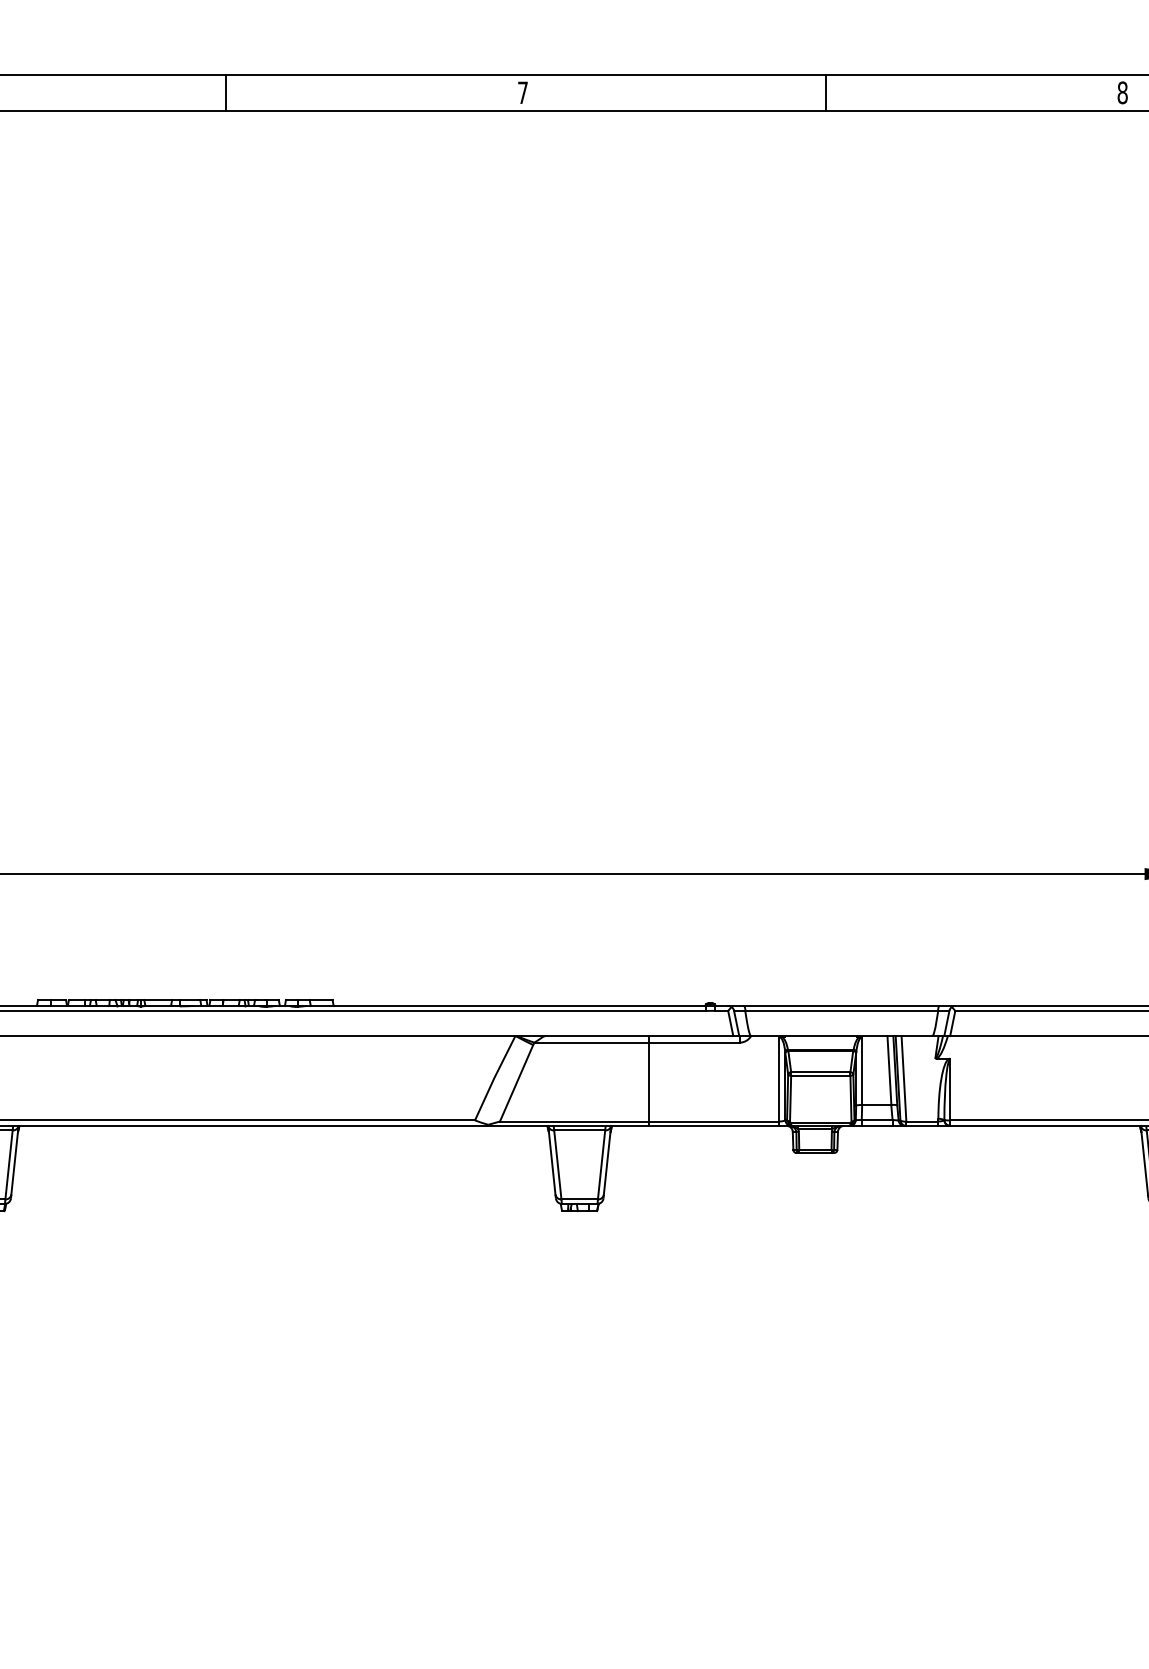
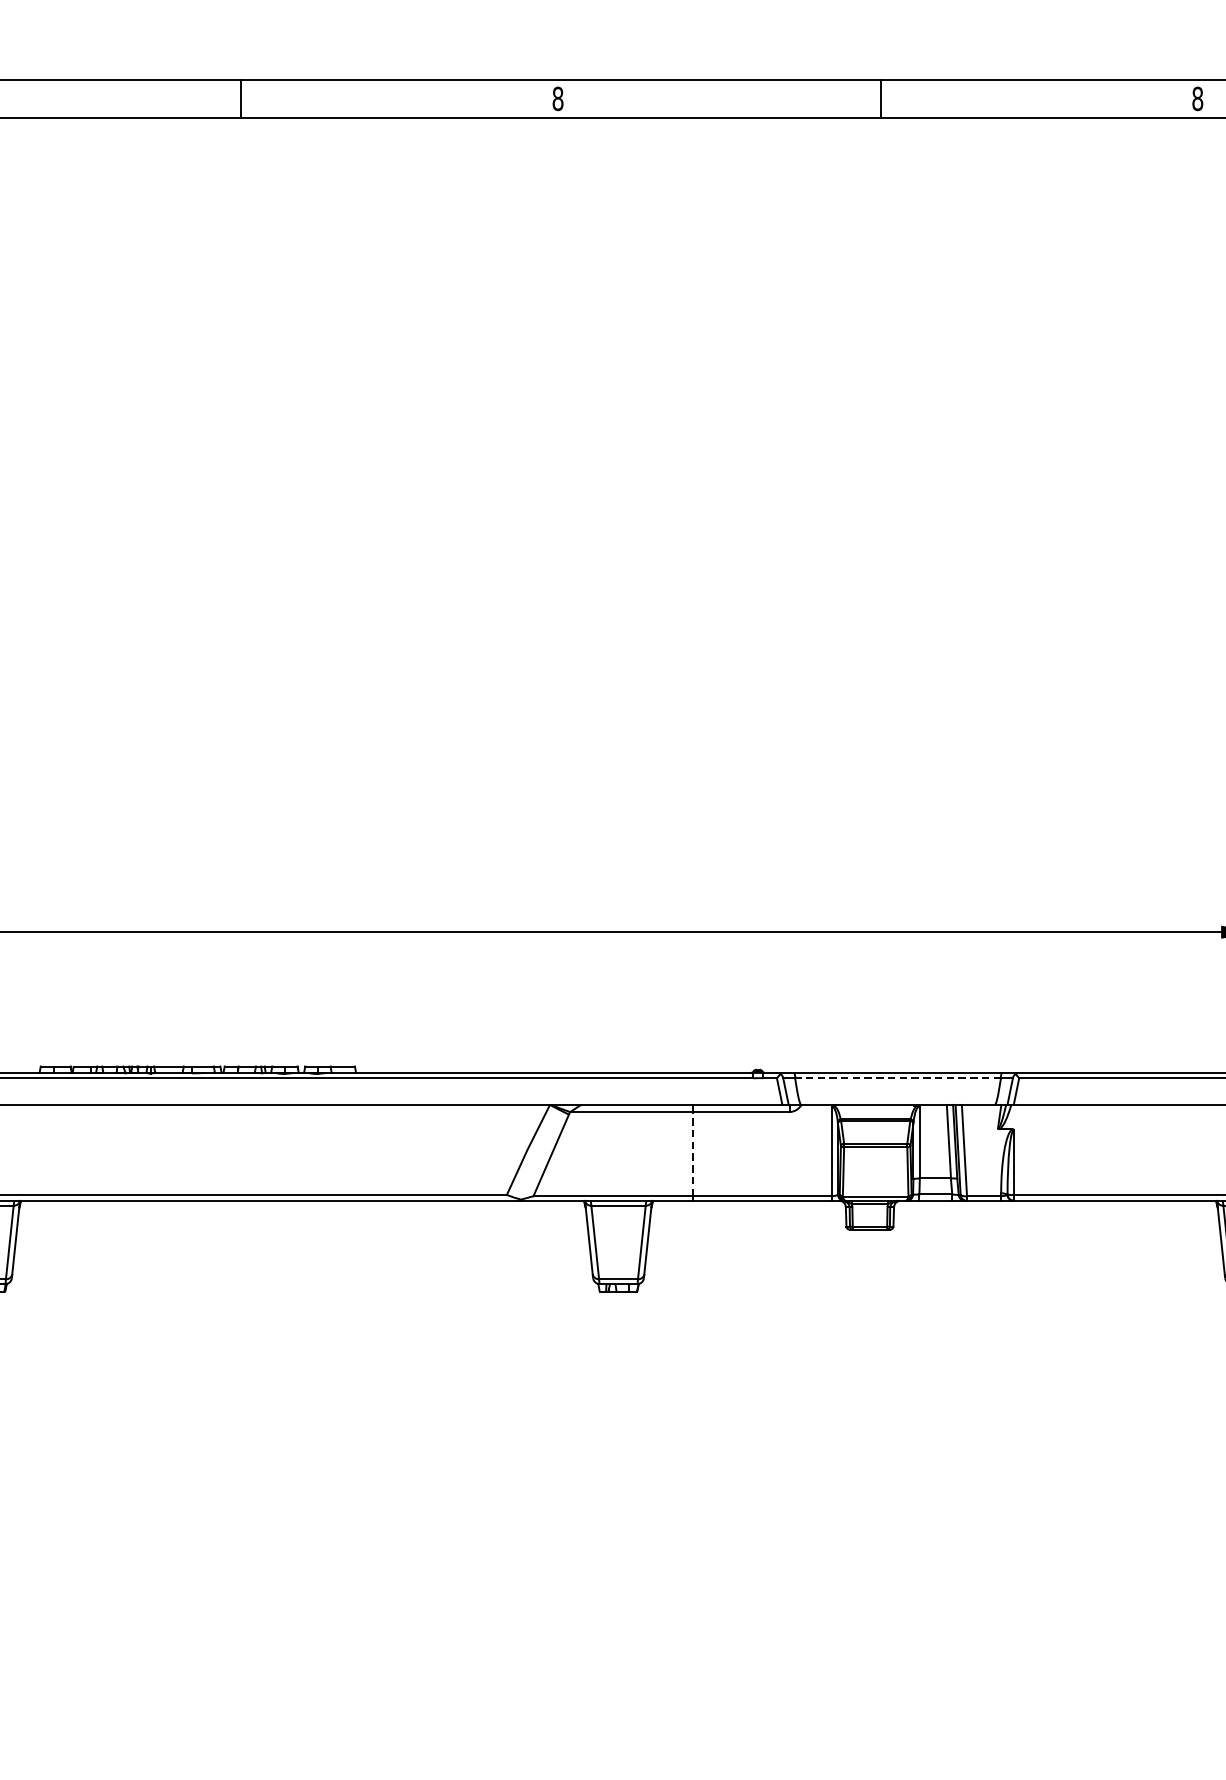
text: (523, 92) -> (558, 98), 7 -> 8
line: (841, 1011) -> (897, 1078), solid -> dashed
line: (649, 1081) -> (693, 1153), solid -> dashed

